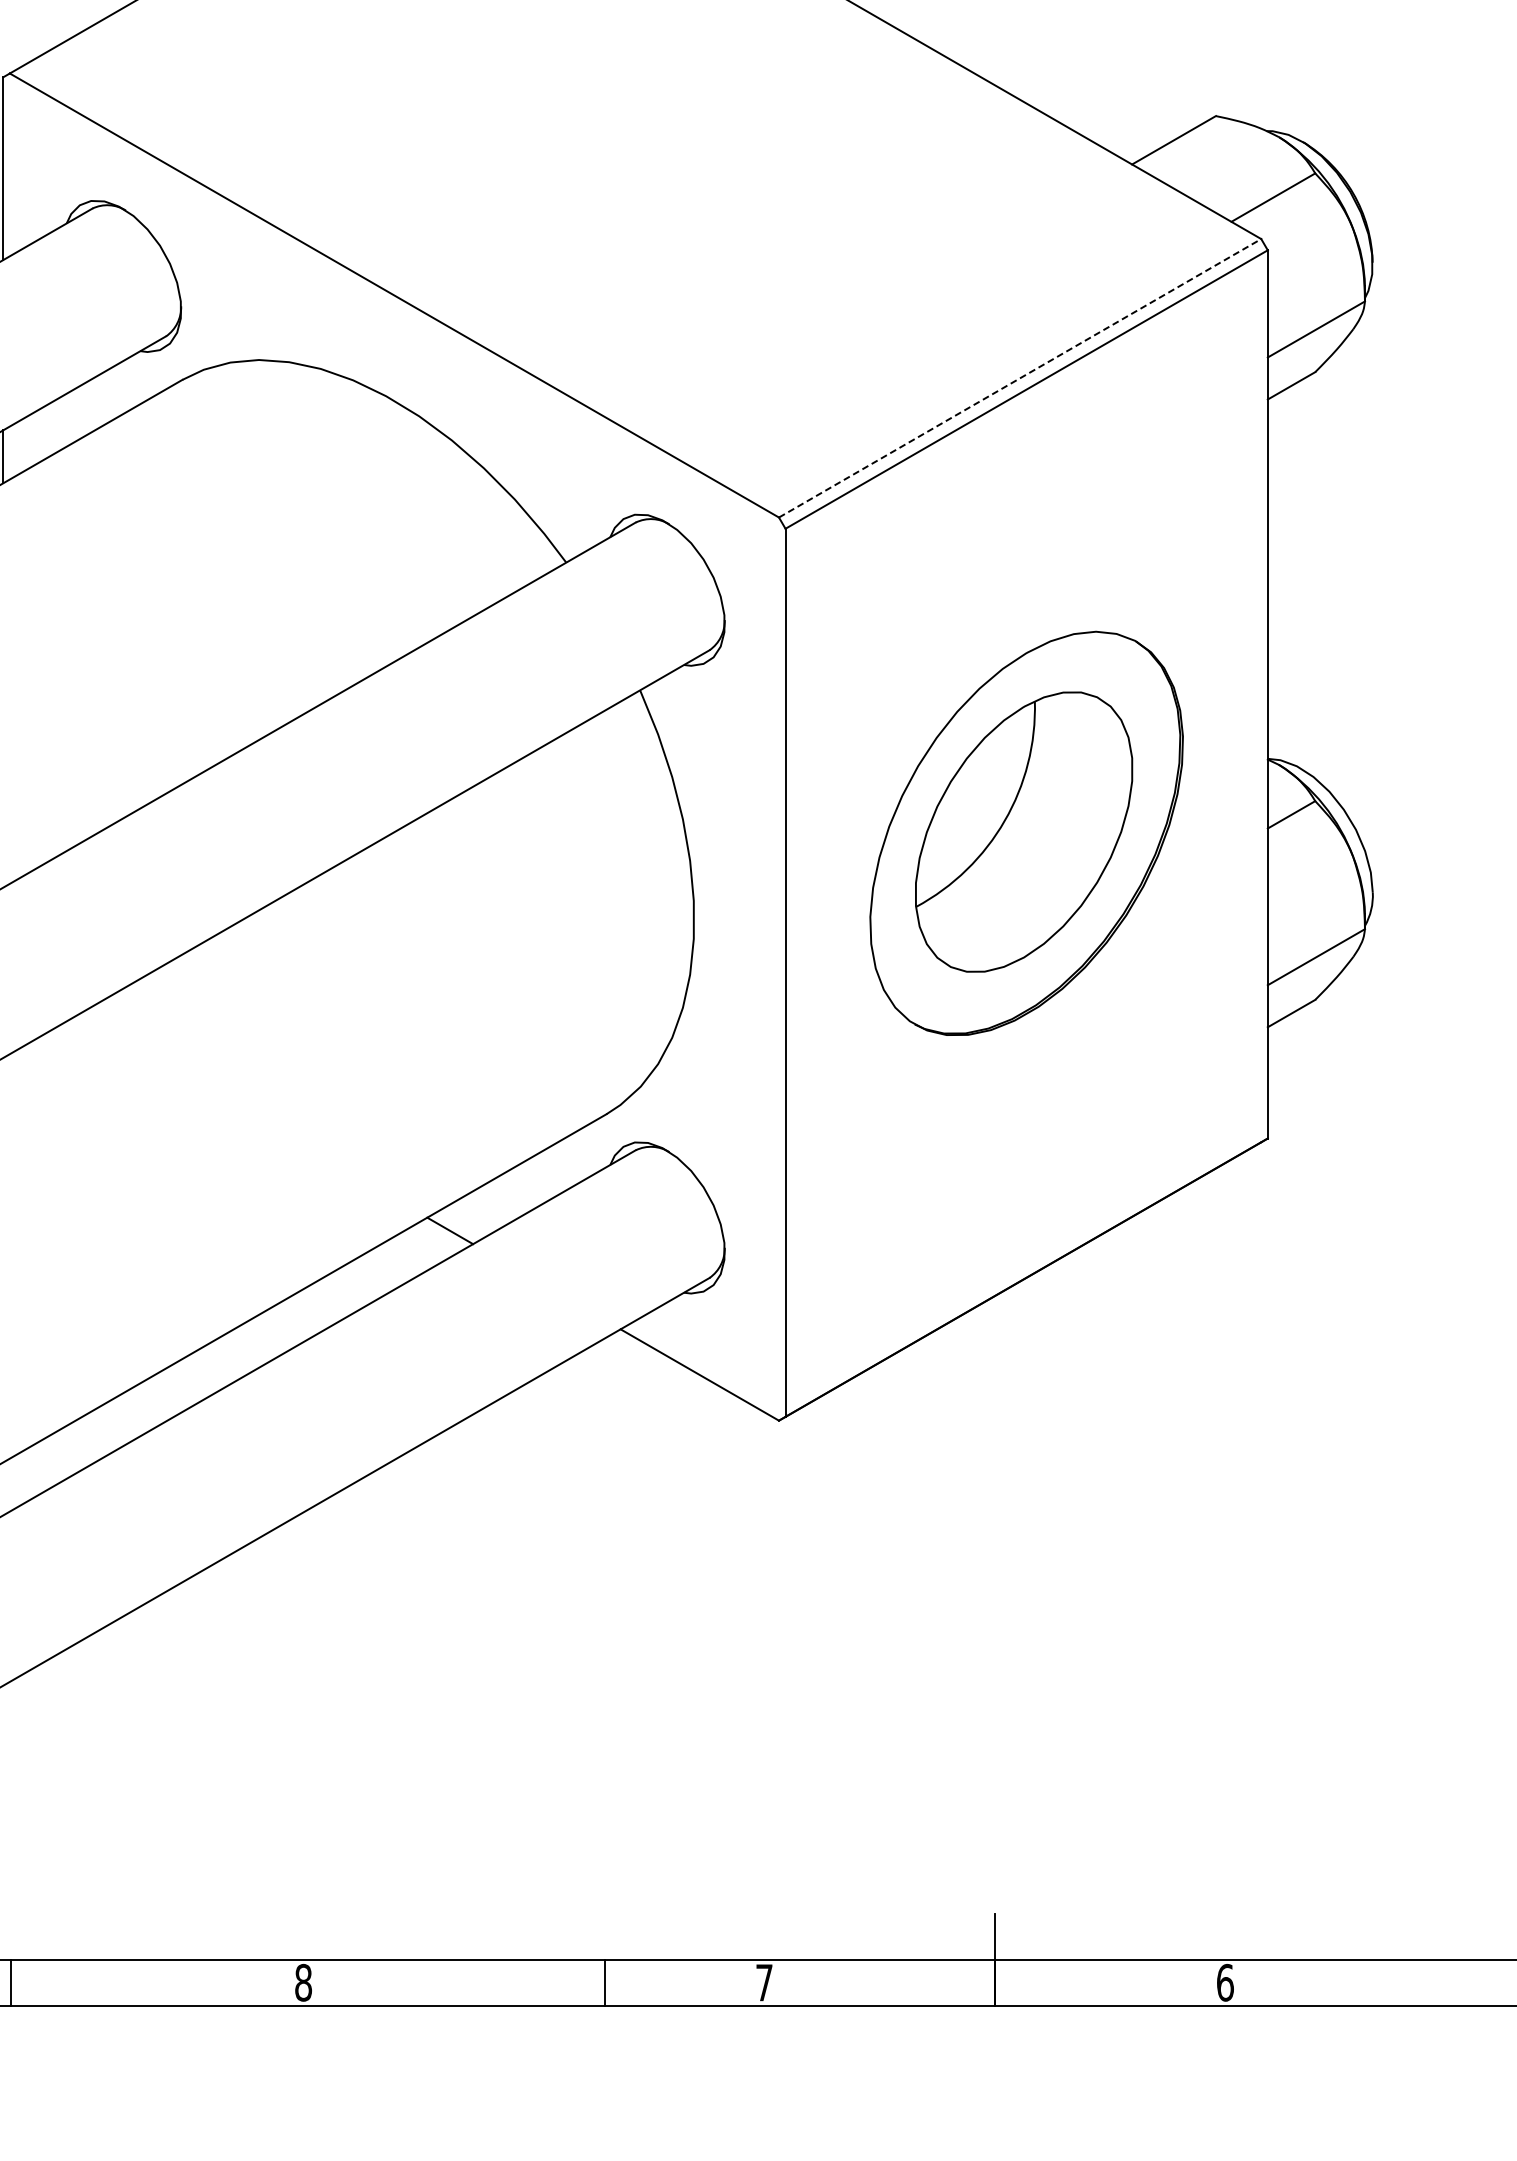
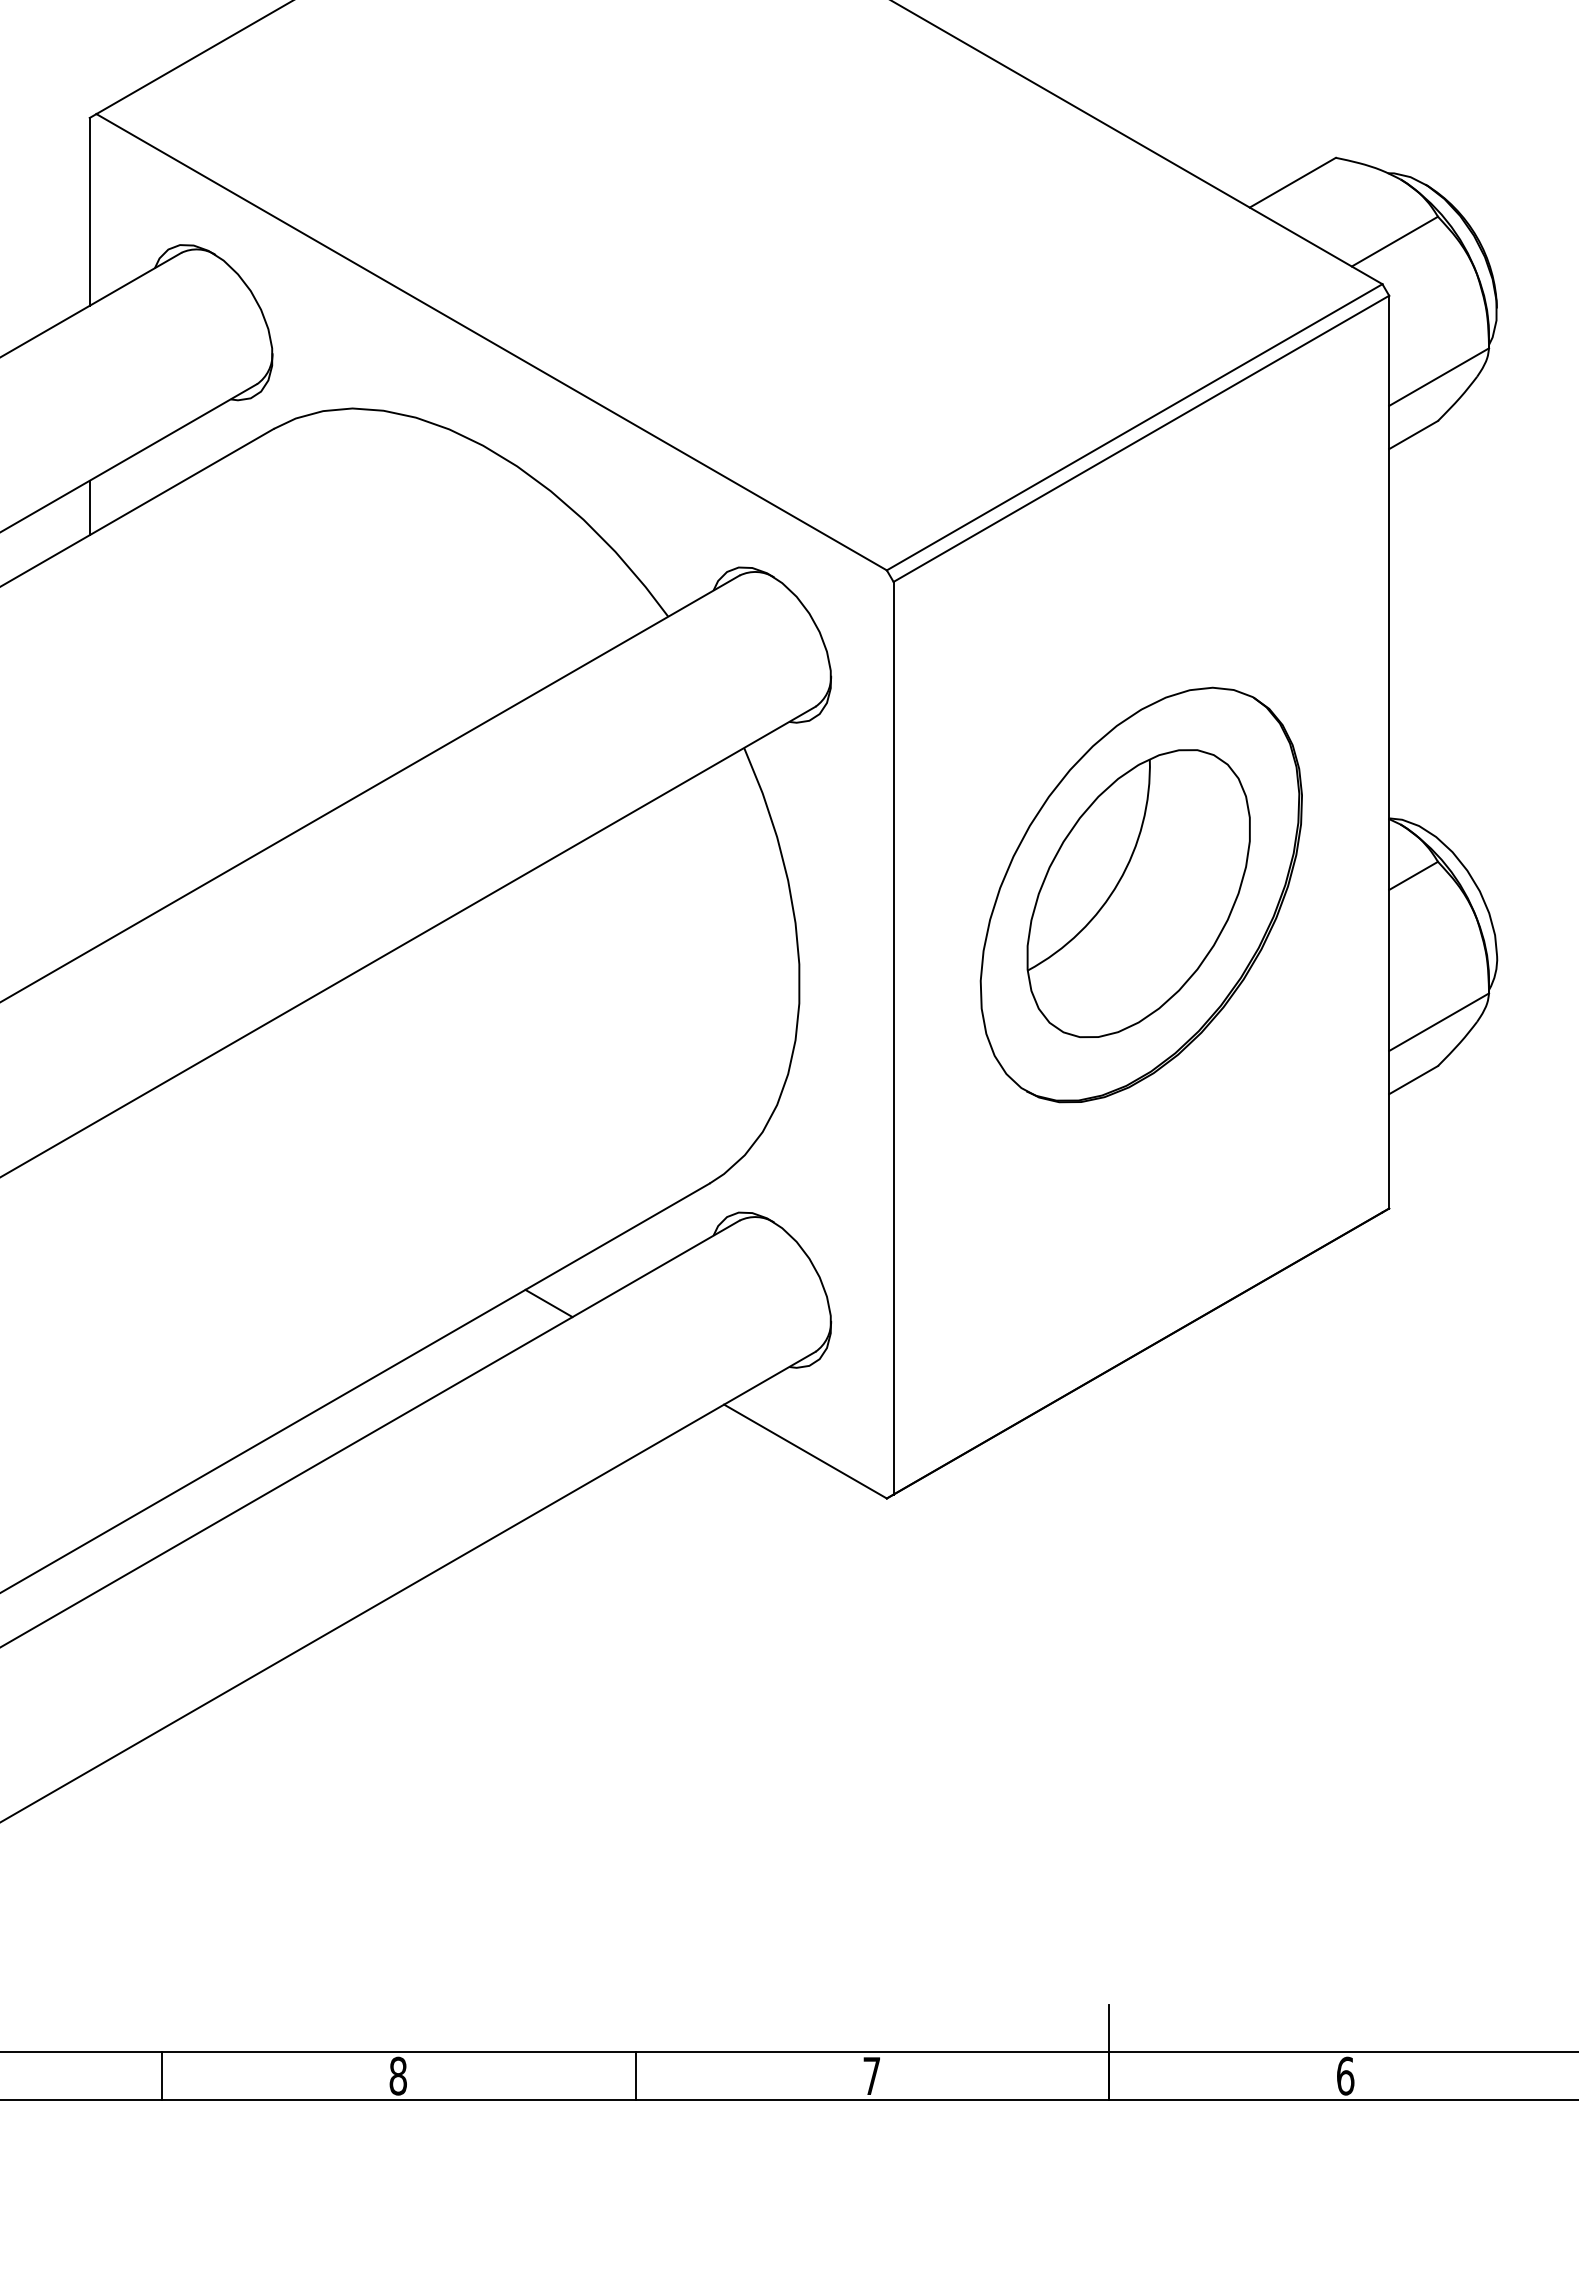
line: (1020, 378) -> (1135, 427), dashed -> solid
line: (10, 1982) -> (161, 2075), moved
line: (605, 1982) -> (635, 2075), moved

